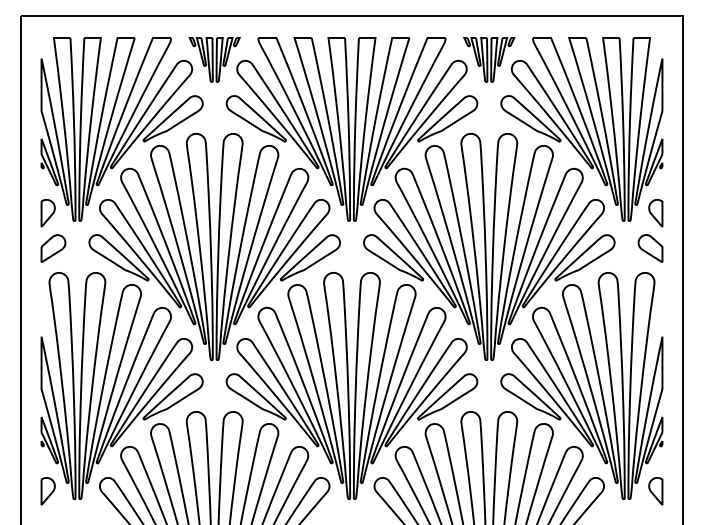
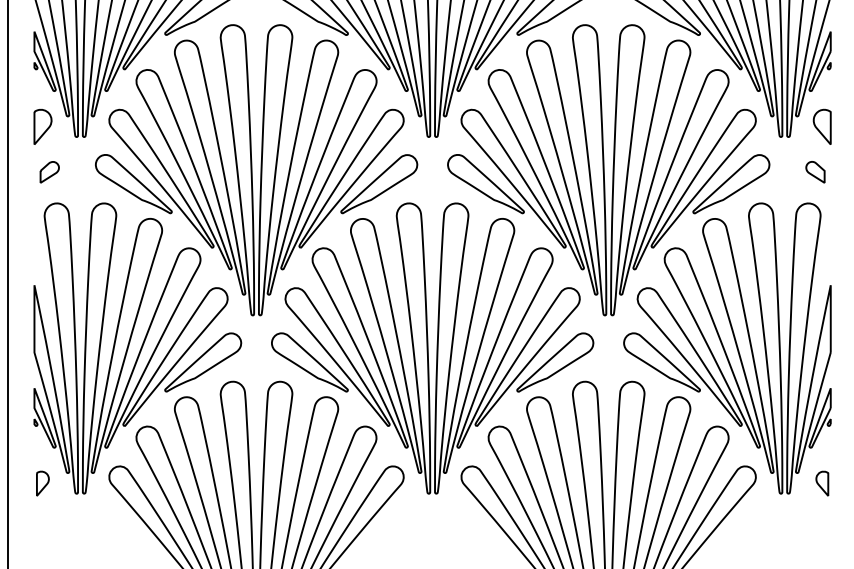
part: (53, 248) -> (49, 172), size x0.6
part: (650, 248) -> (815, 172), size x0.6
part: (47, 491) -> (42, 483), size x0.7
part: (655, 491) -> (821, 483), size x0.7

